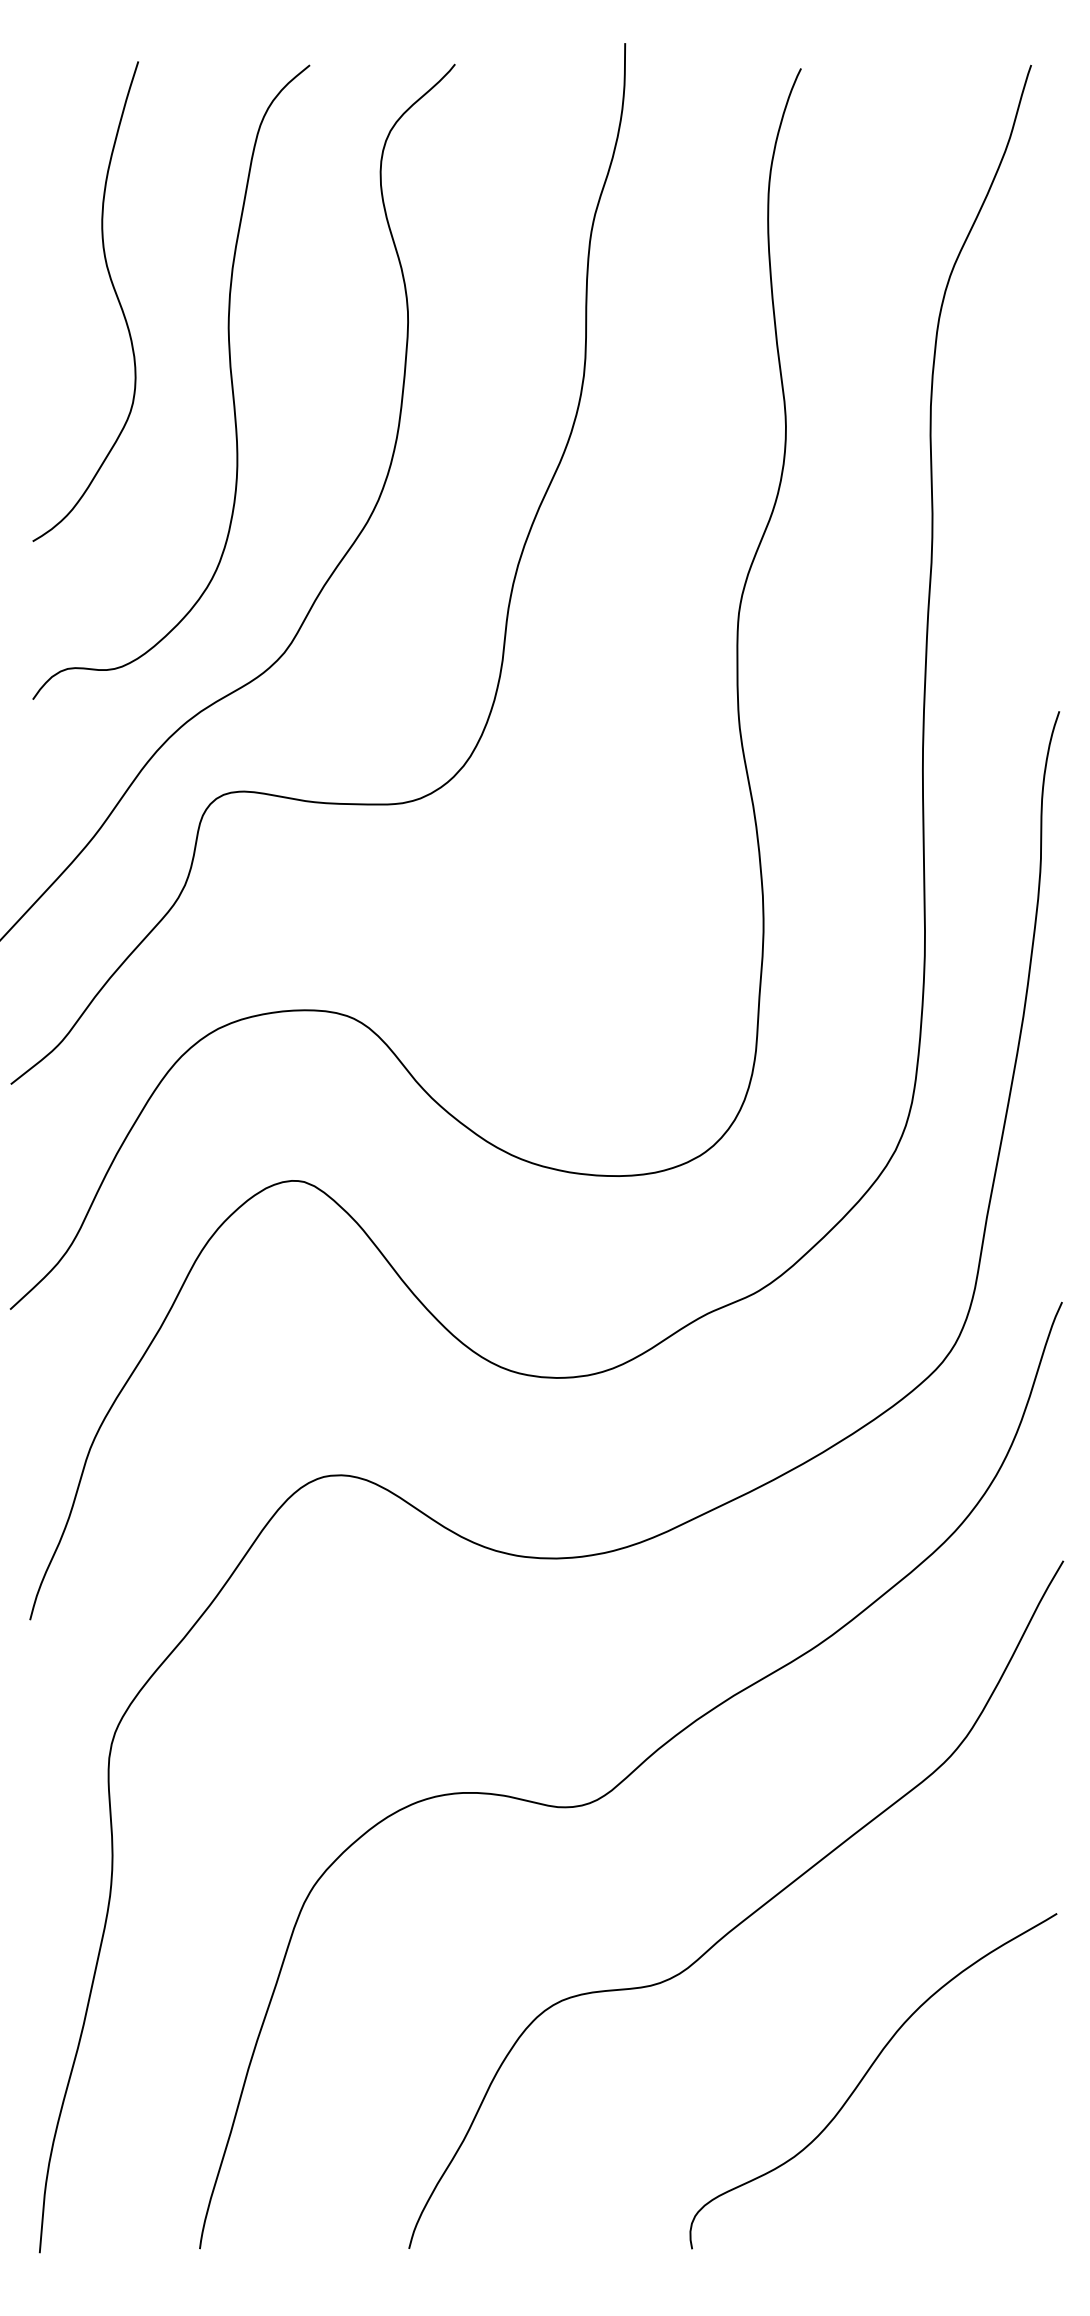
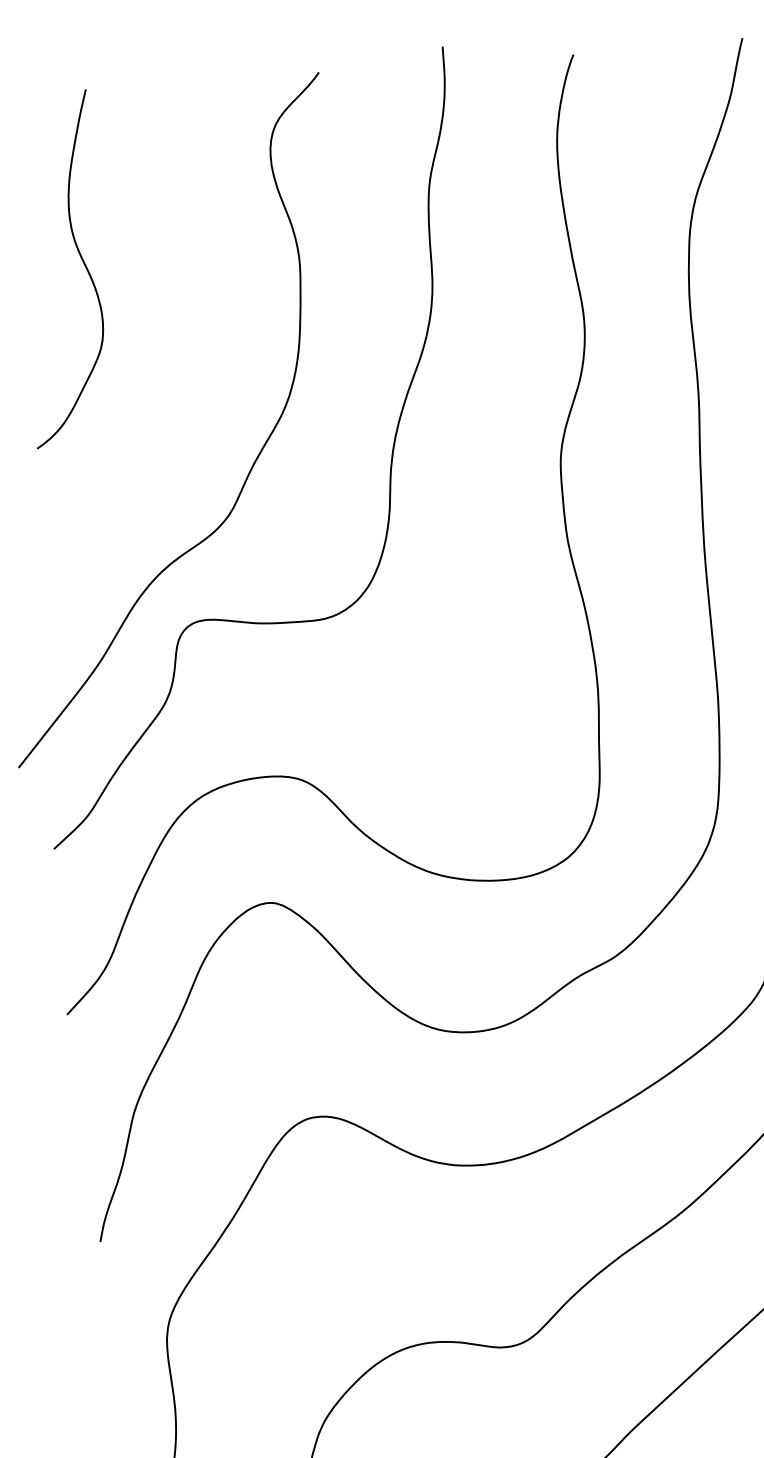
curve: (230, 379) -> (172, 317), removed

